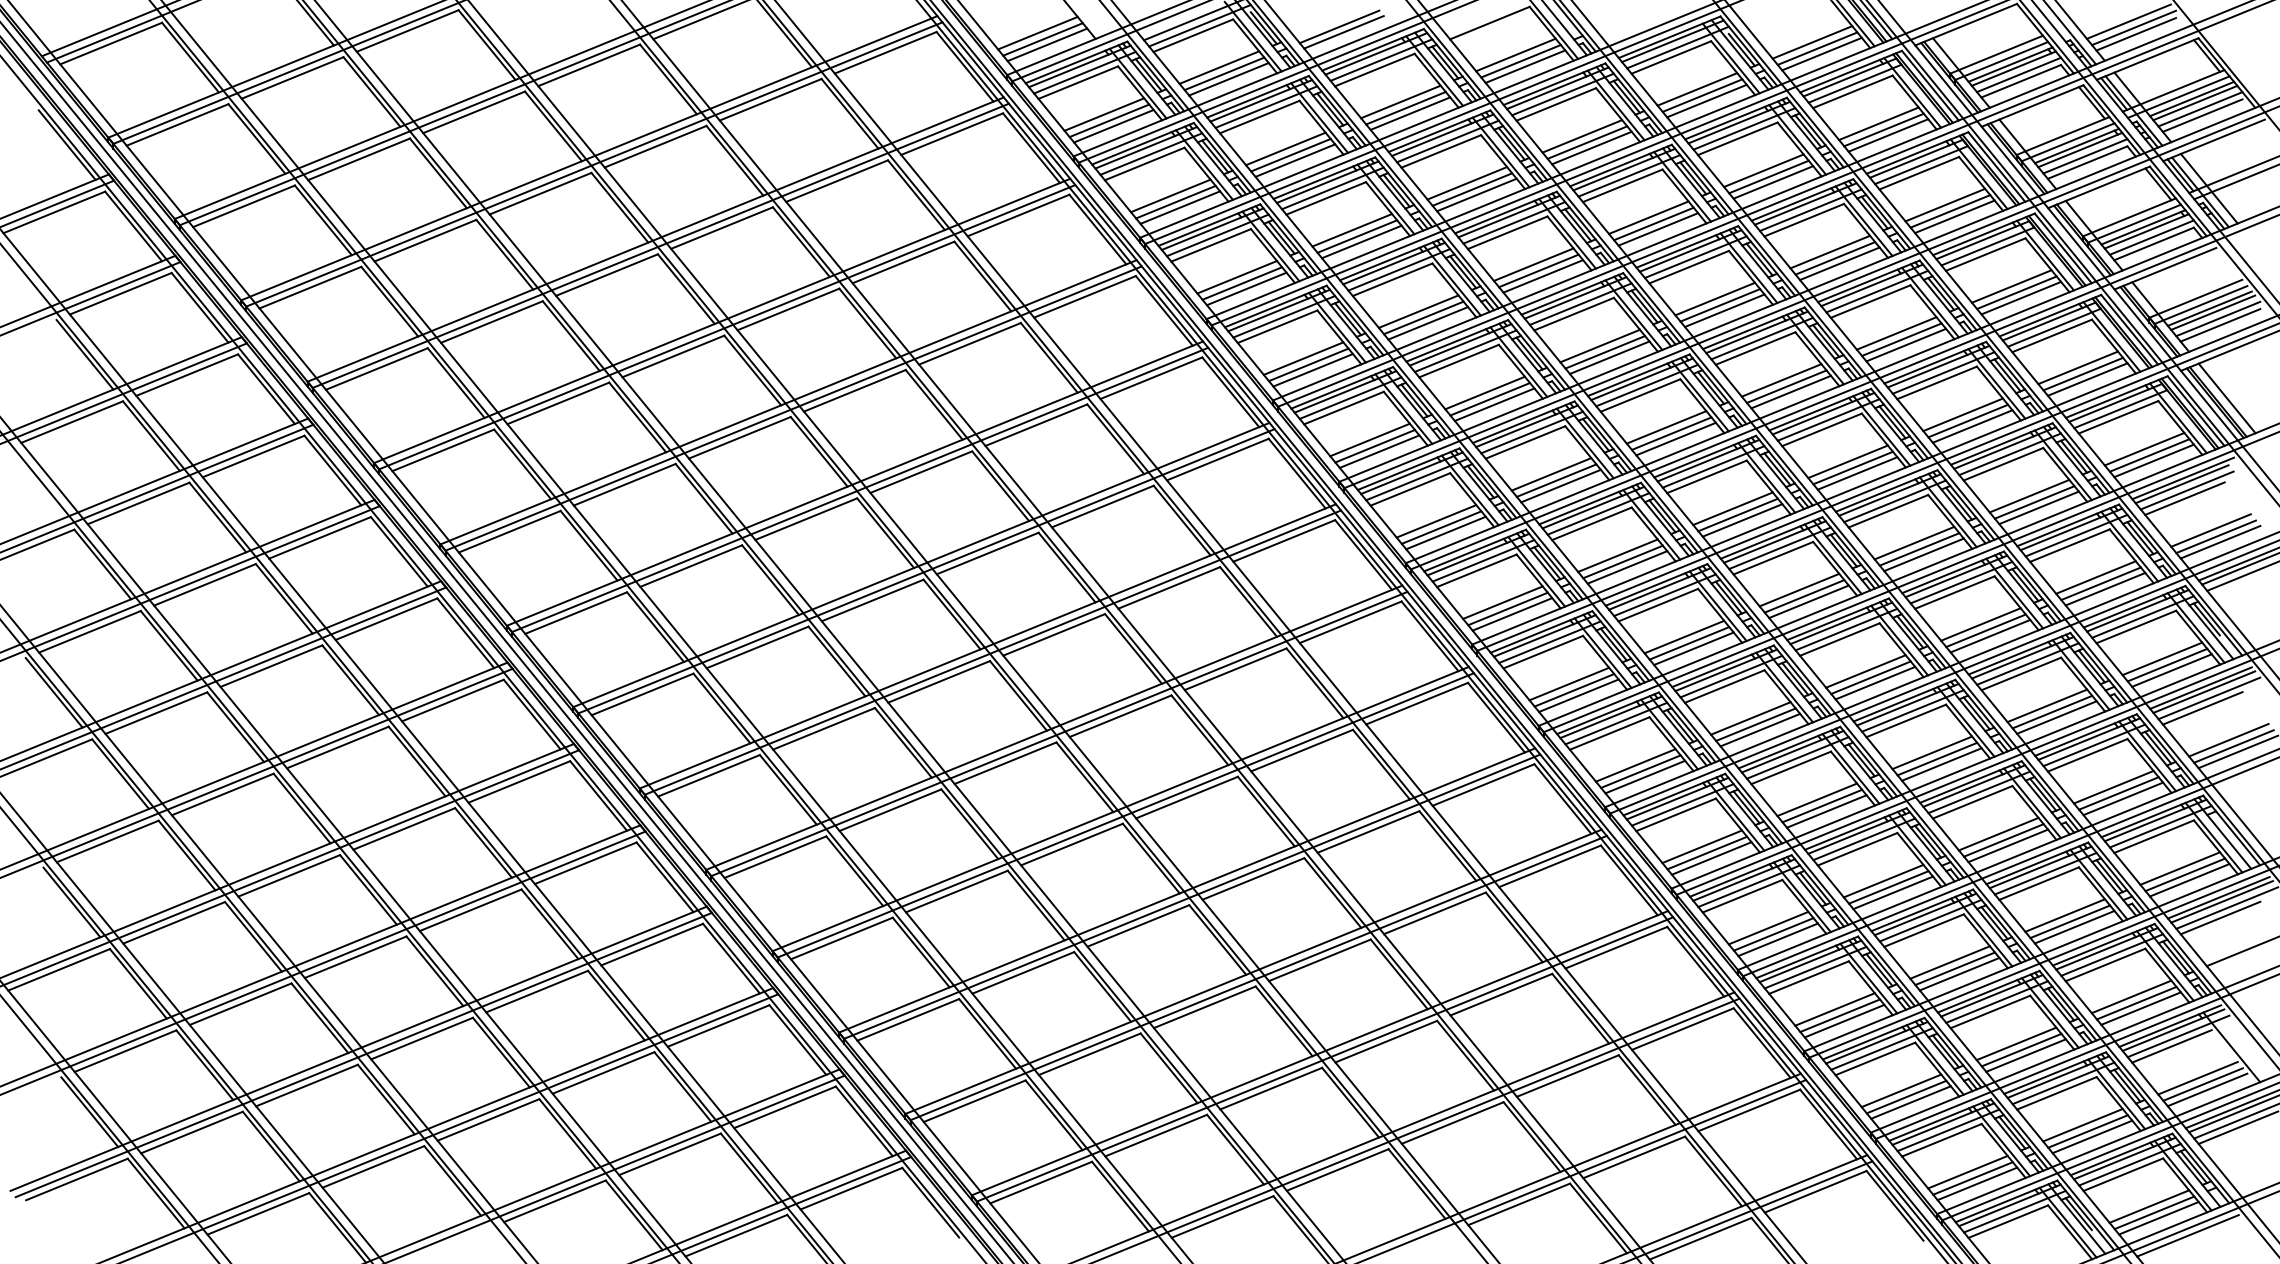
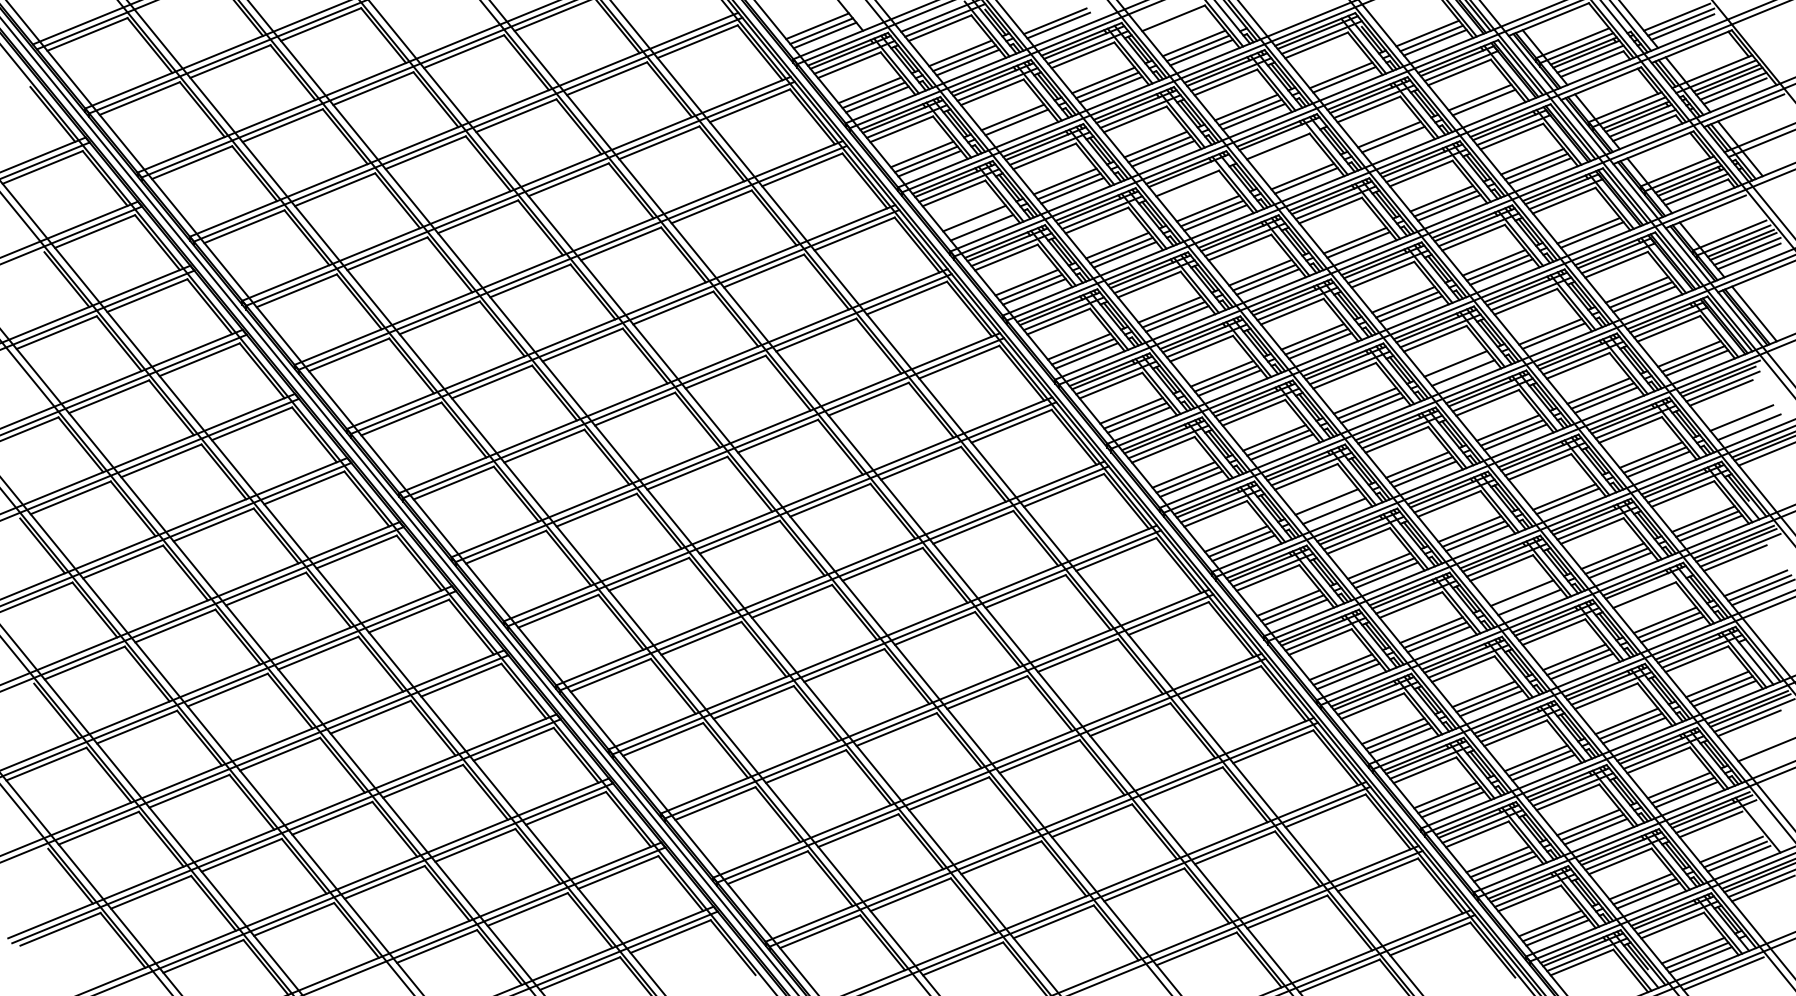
line: (1697, 89) -> (1337, 70), removed
line: (1888, 135) -> (1487, 106), removed
line: (1295, 160) -> (1020, 126), removed
line: (1629, 175) -> (1283, 138), removed
line: (1773, 182) -> (1397, 143), removed
line: (1648, 217) -> (1298, 171), removed
line: (1514, 222) -> (1193, 175), removed
line: (1242, 283) -> (978, 223), removed
line: (2011, 286) -> (1584, 225), removed
line: (1715, 298) -> (1351, 235), removed
line: (1962, 414) -> (1545, 326), removed
line: (1852, 467) -> (1459, 368), removed
line: (2215, 536) -> (1745, 422), removed
line: (1980, 624) -> (1560, 492), removed
line: (1689, 643) -> (1330, 507), removed
line: (2094, 745) -> (1649, 587), removed
line: (1937, 758) -> (1526, 597), removed

